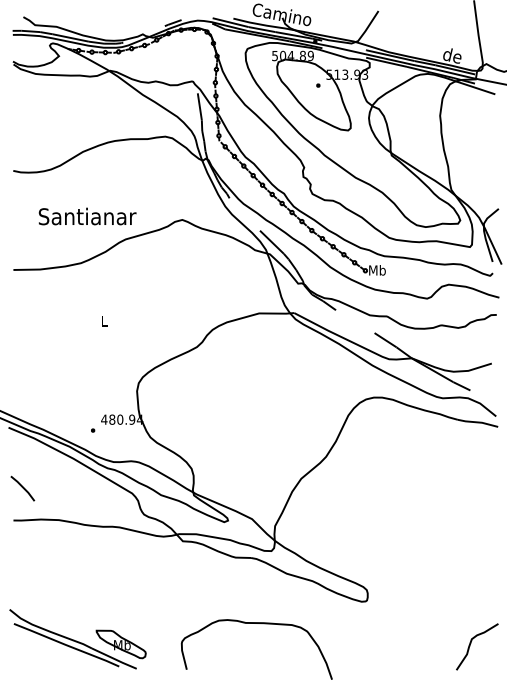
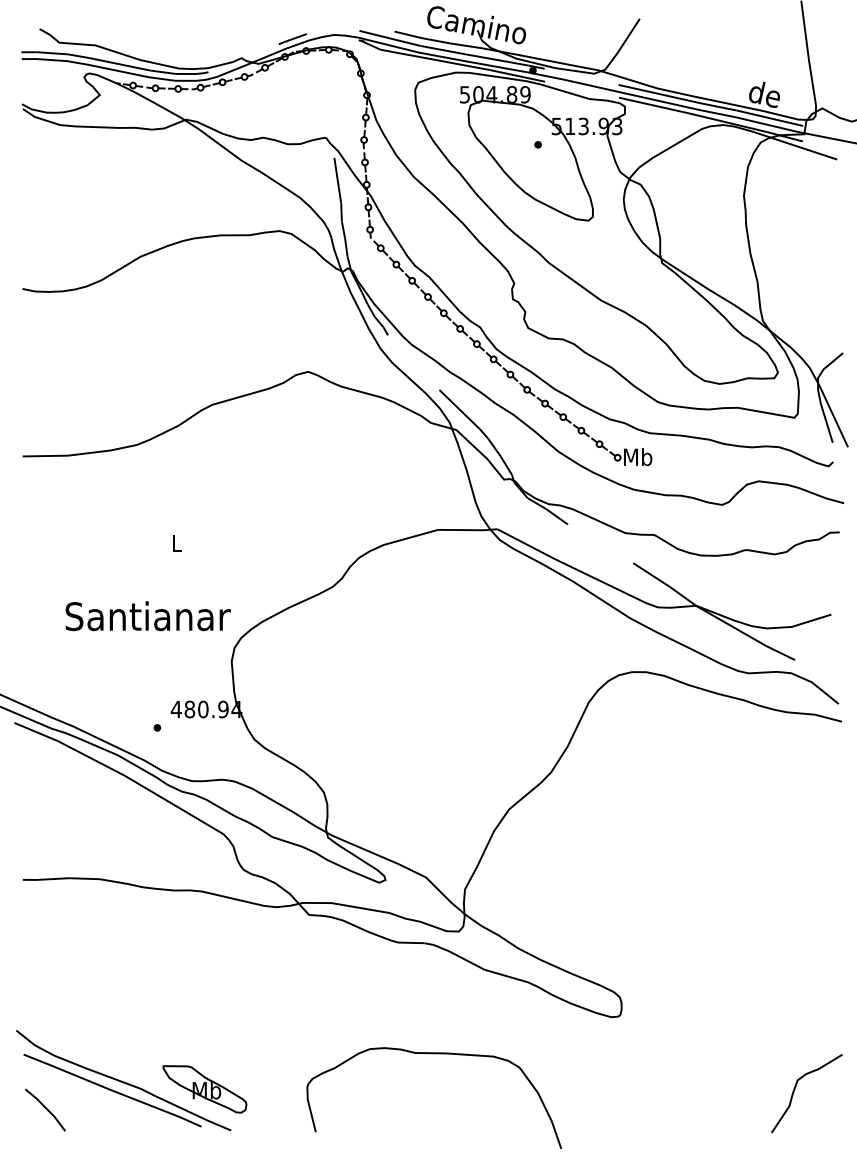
text: (87, 216) -> (147, 616), moved
line: (22, 488) -> (44, 1109), moved

